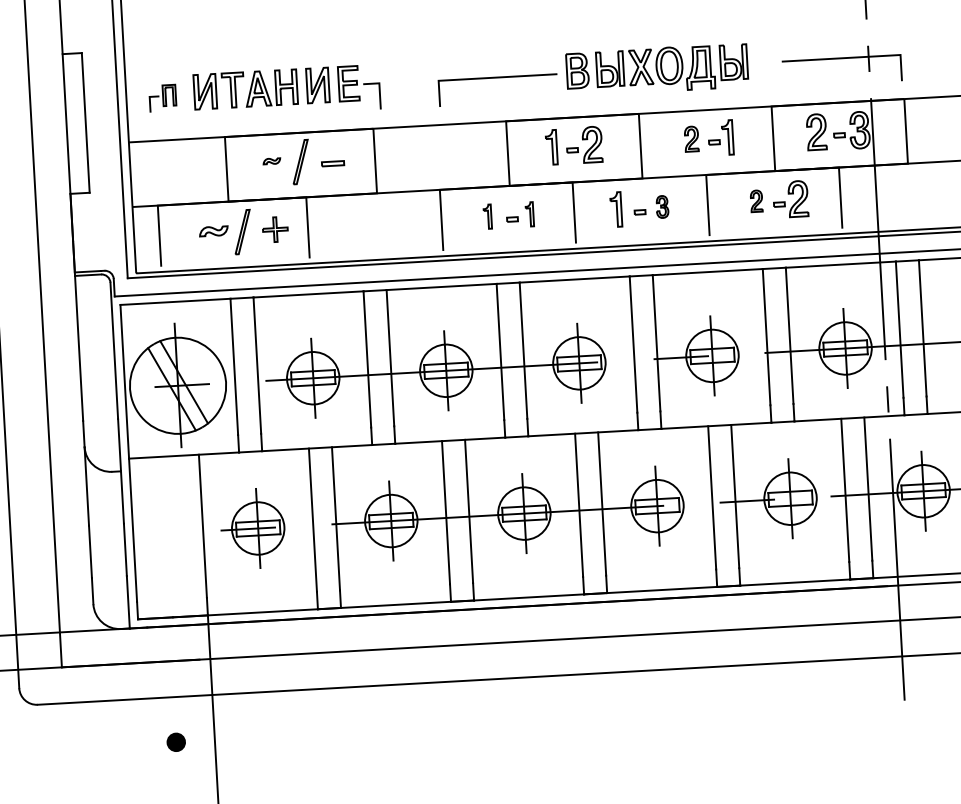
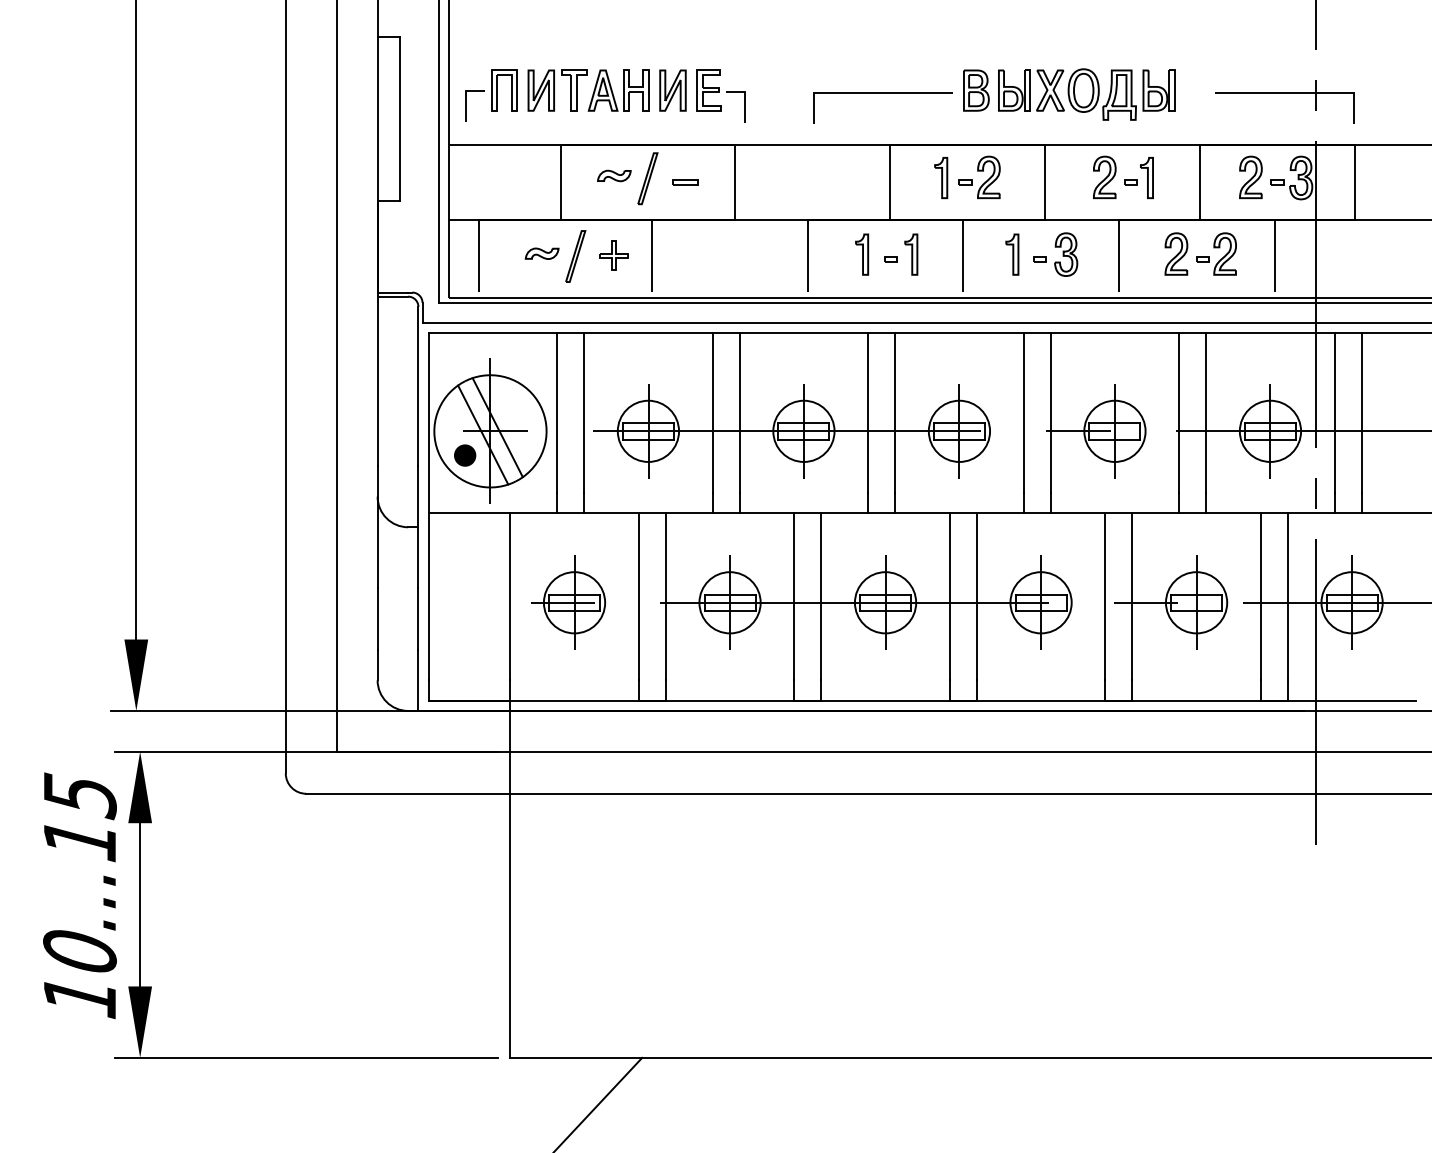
part: (162, 98) -> (491, 95), size x1.67
part: (691, 139) -> (1104, 177), size x1.43
part: (271, 160) -> (614, 175), size x1.67
part: (756, 200) -> (1176, 253), size x1.67
part: (662, 206) -> (1066, 254), size x1.67
part: (529, 214) -> (911, 254), size x1.43
part: (487, 216) -> (862, 254), size x1.43
part: (176, 742) -> (465, 455), moved

